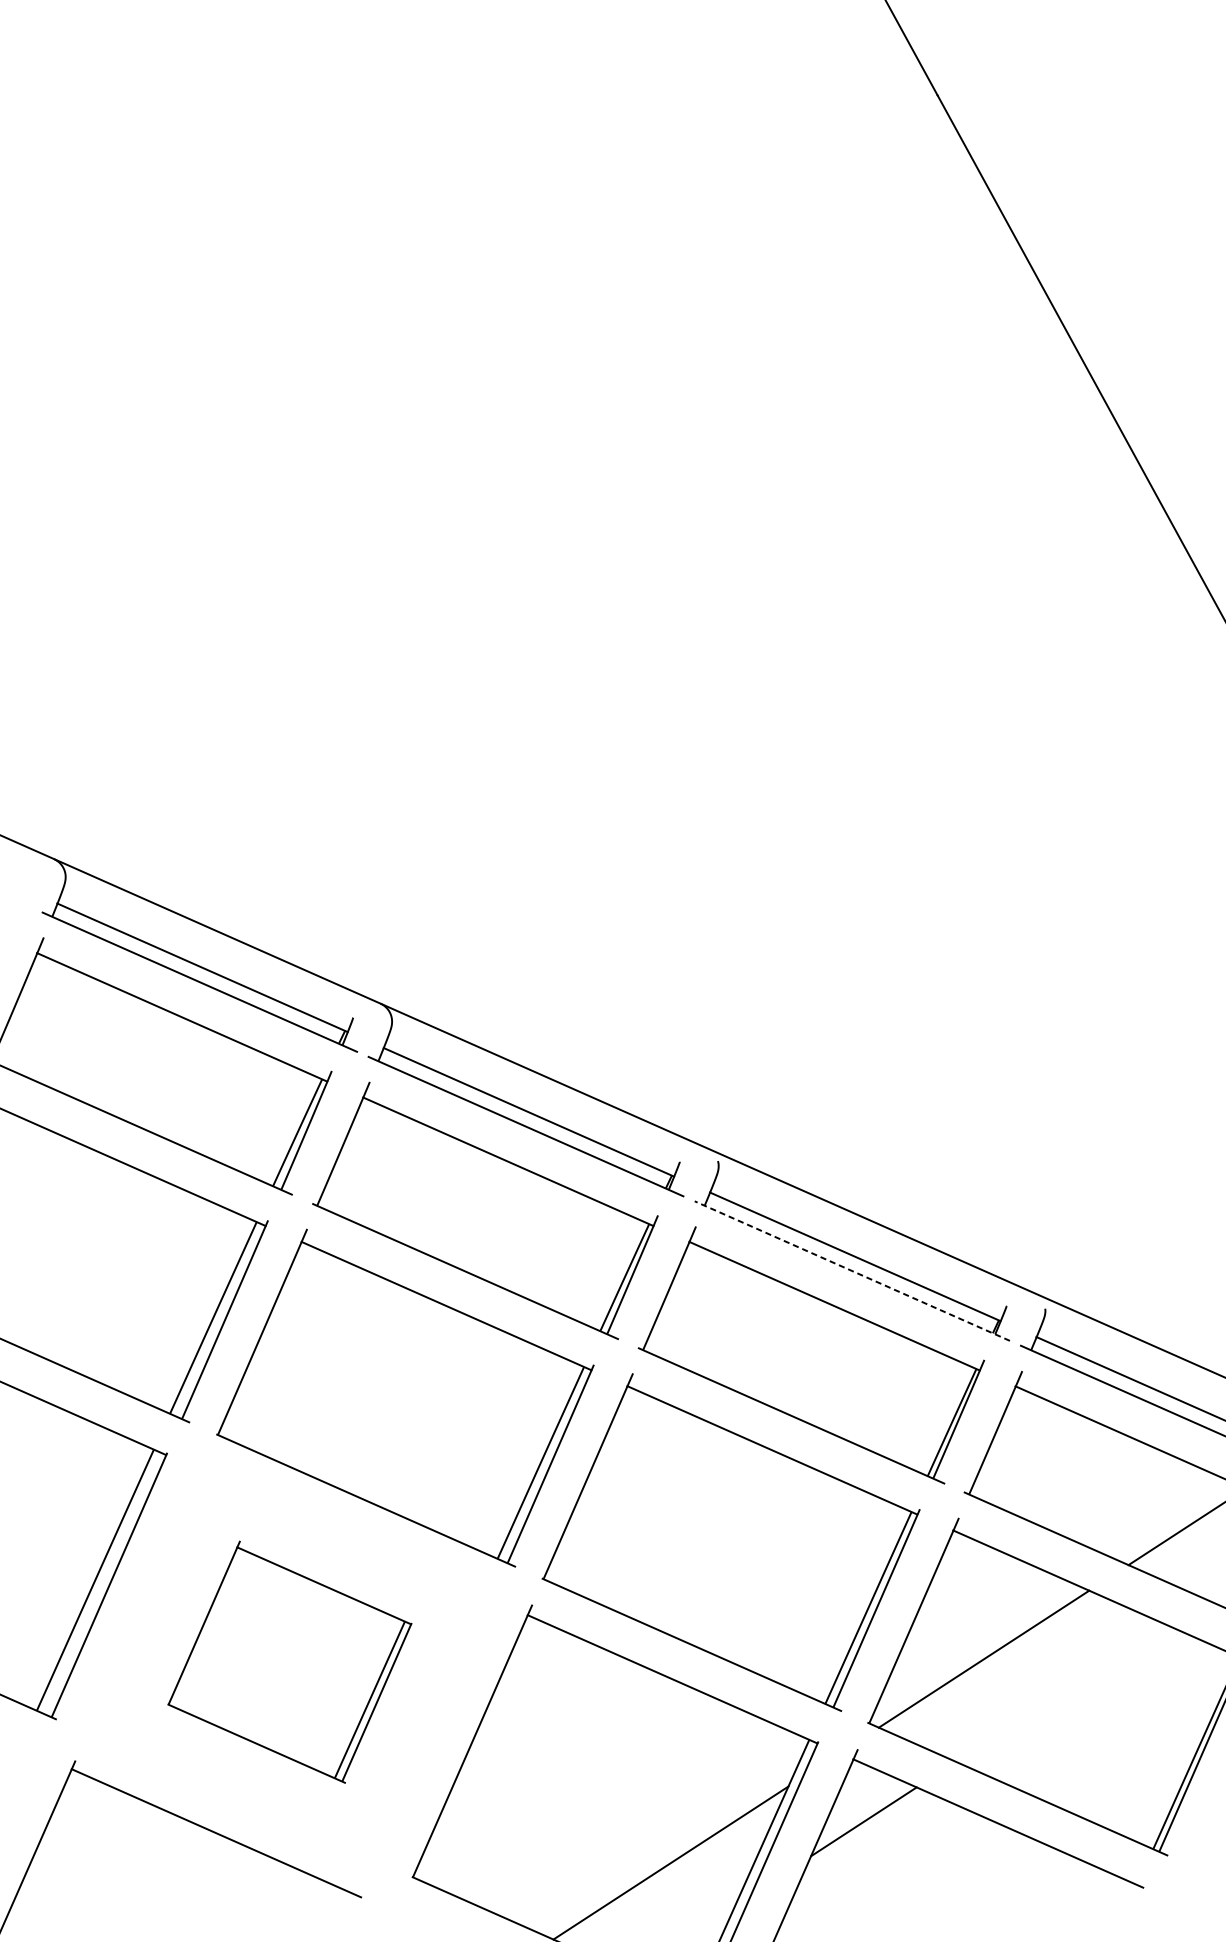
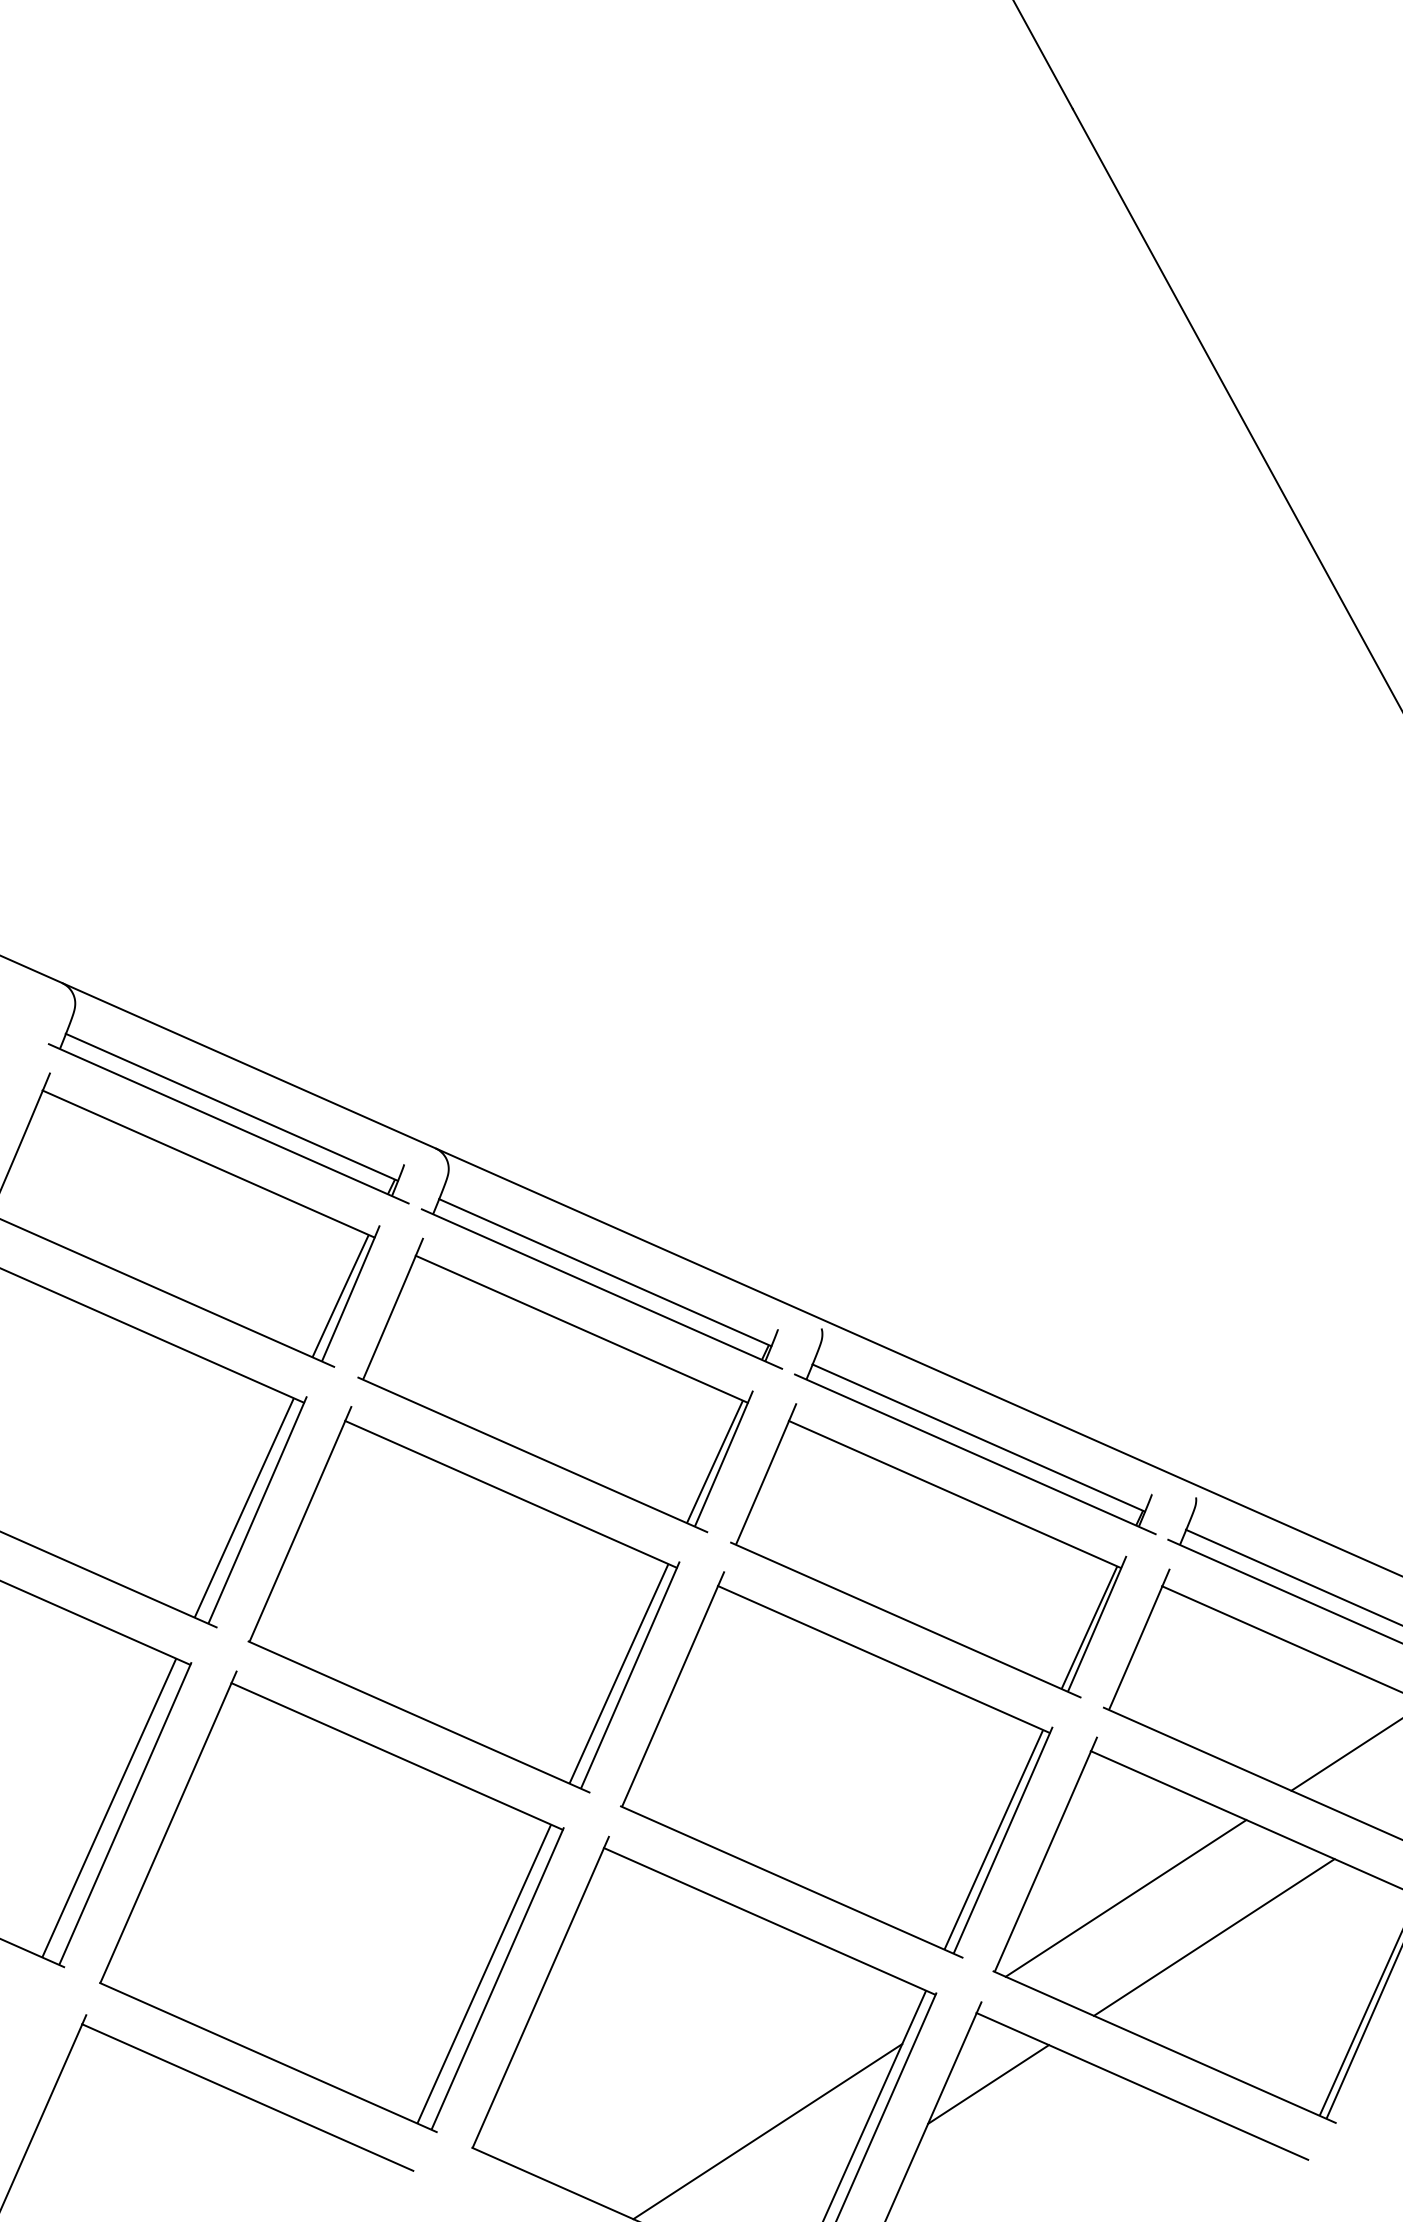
line: (851, 1271) -> (974, 1454), dashed -> solid
part: (289, 1661) -> (331, 1901), size x1.67
line: (1060, 1693) -> (1213, 1937), added

